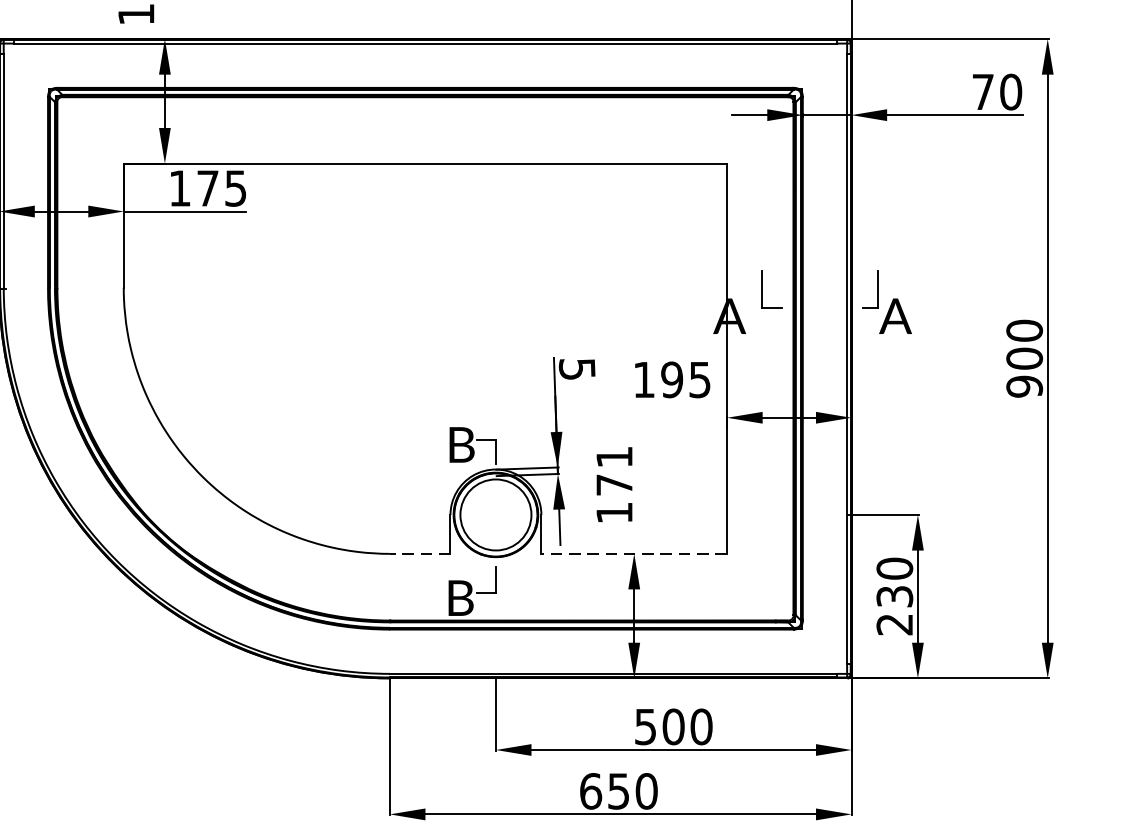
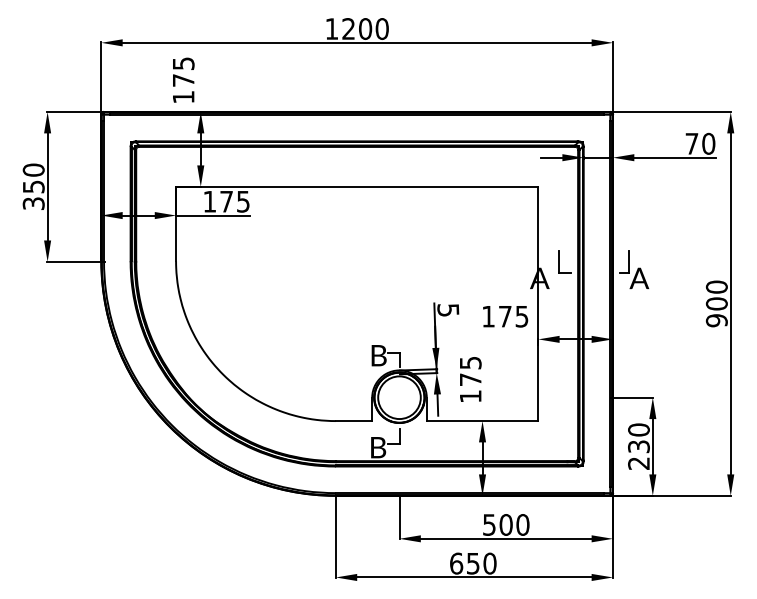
text: (670, 379) -> (504, 316), 195 -> 175
text: (614, 457) -> (470, 363), 171 -> 175
line: (419, 554) -> (353, 421), dashed -> solid
line: (634, 554) -> (482, 421), dashed -> solid

